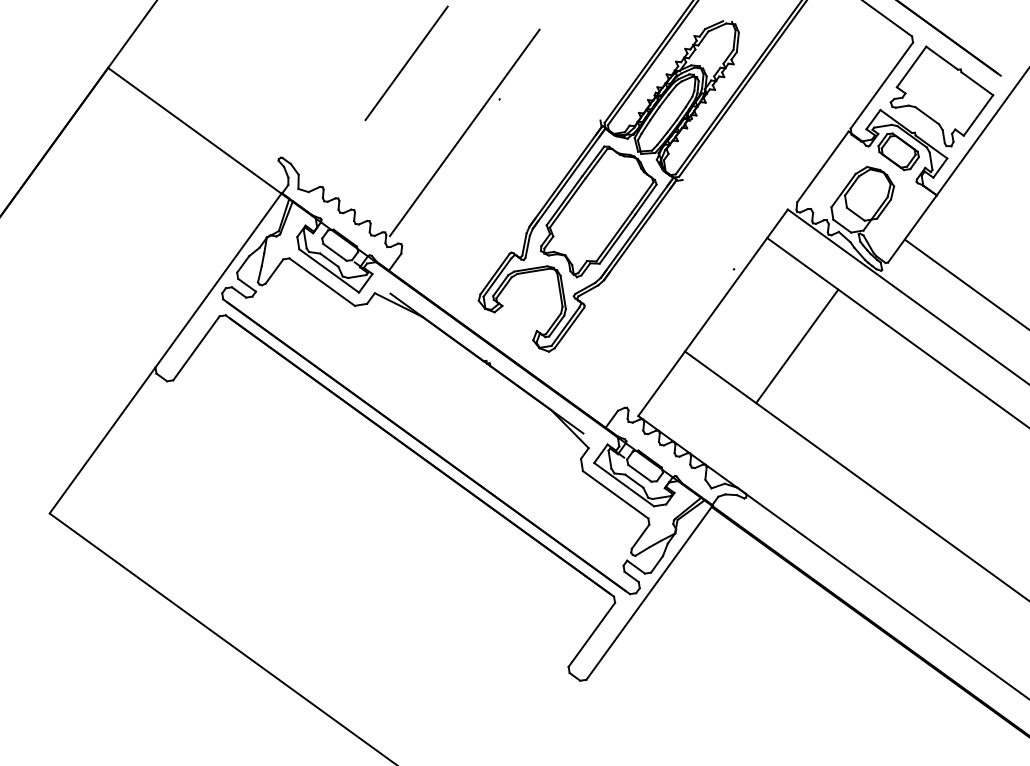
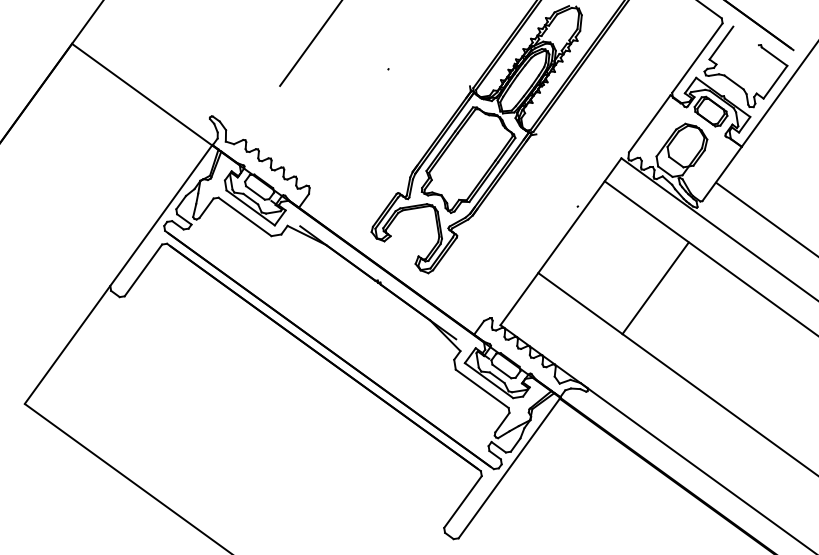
line: (941, 57) -> (745, 35), removed
line: (464, 132) -> (360, 96), removed
line: (797, 346) -> (655, 288), moved

